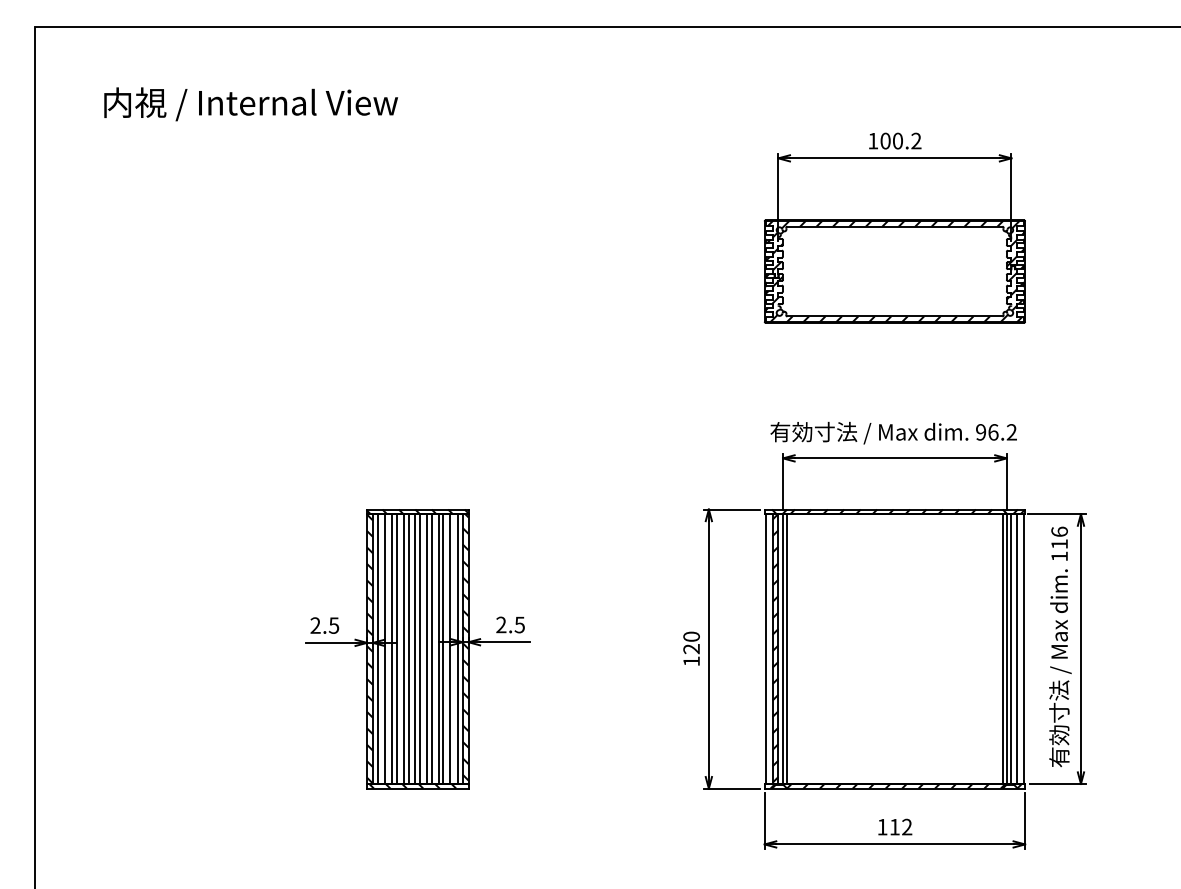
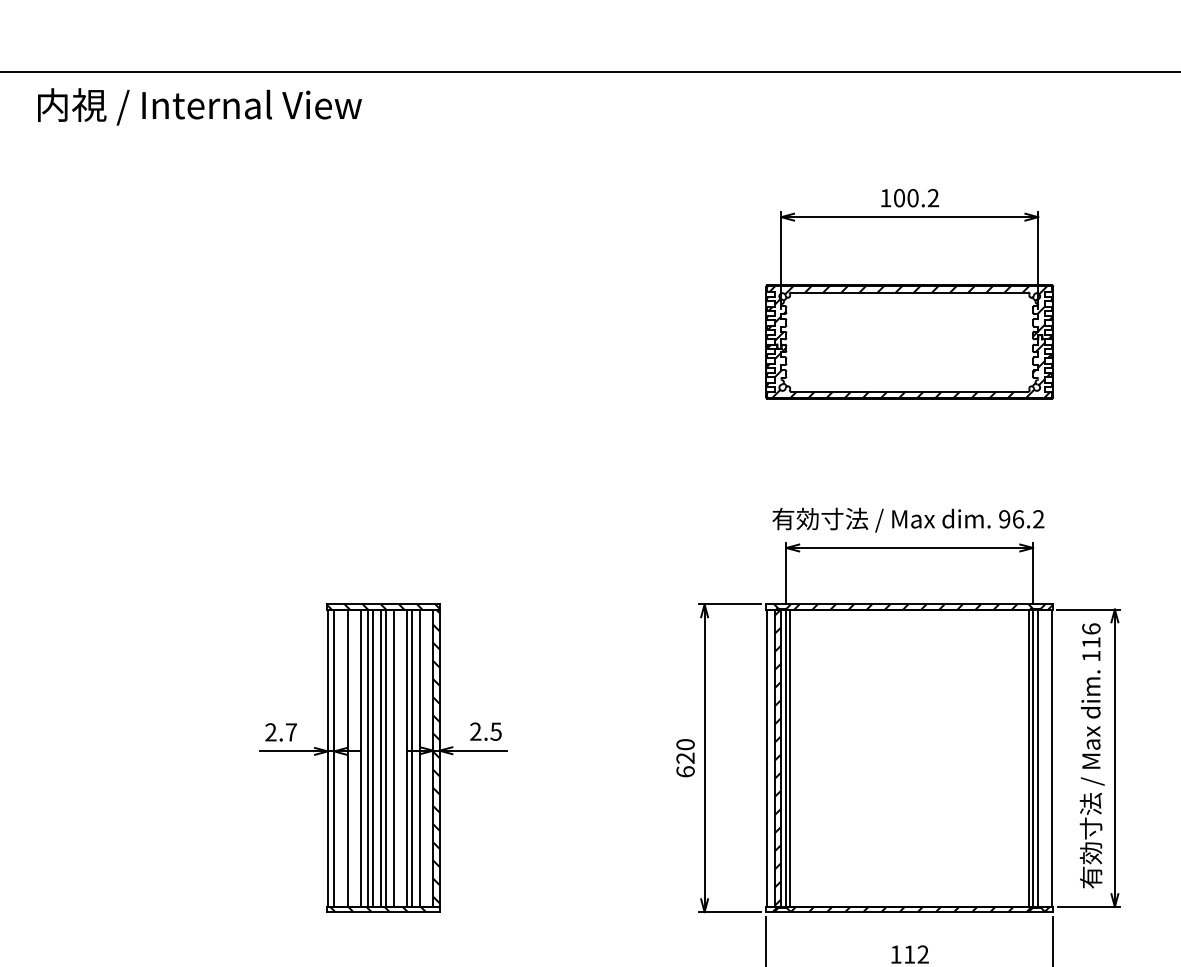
text: (250, 104) -> (199, 107), moved
text: (333, 625) -> (290, 732), 2.5 -> 2.7
hatch: (369, 648) -> (330, 757), removed
line: (377, 648) -> (339, 757), removed
line: (392, 648) -> (355, 757), removed
line: (431, 648) -> (398, 757), removed
line: (457, 648) -> (427, 757), removed
line: (1017, 648) -> (1044, 757), removed
text: (691, 661) -> (685, 771), 120 -> 620

